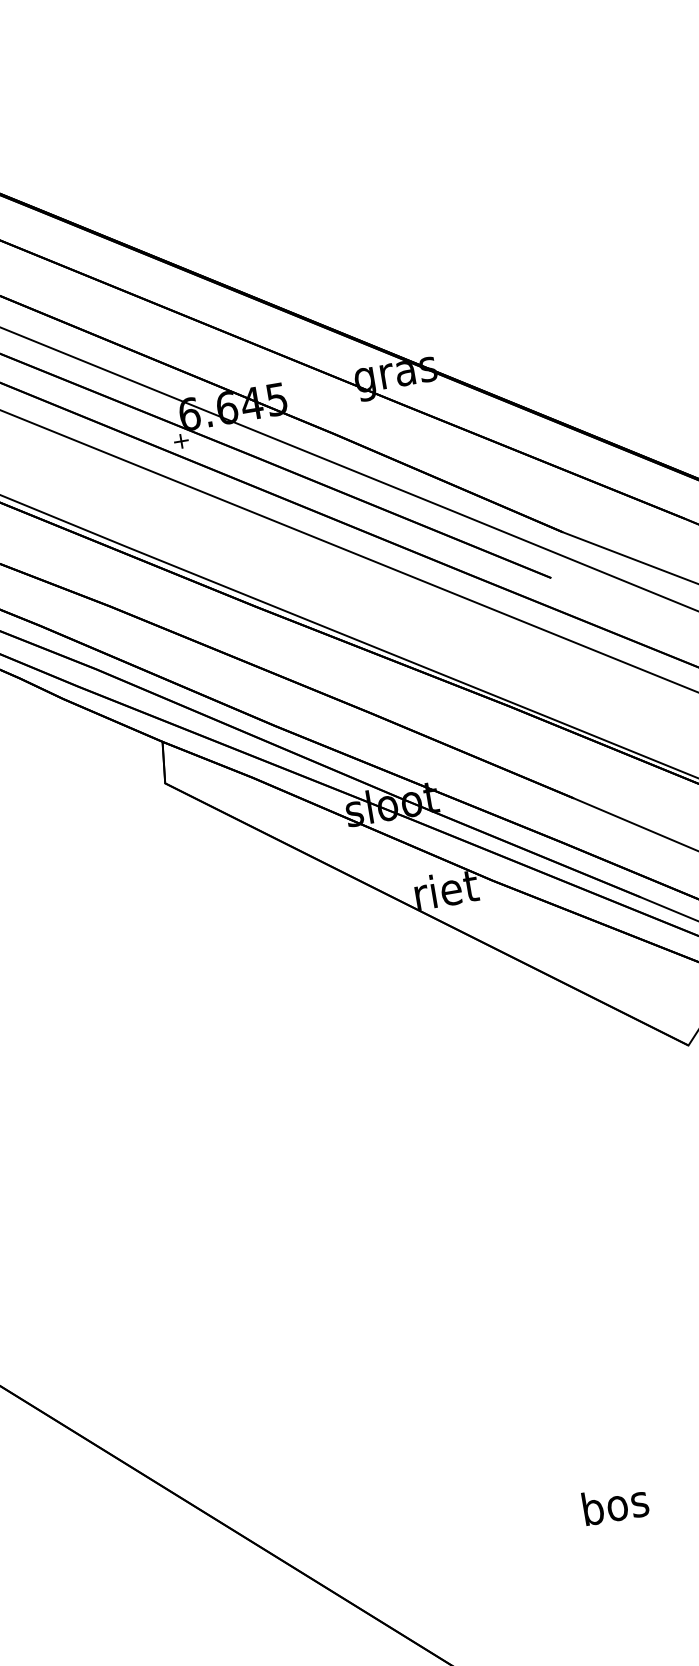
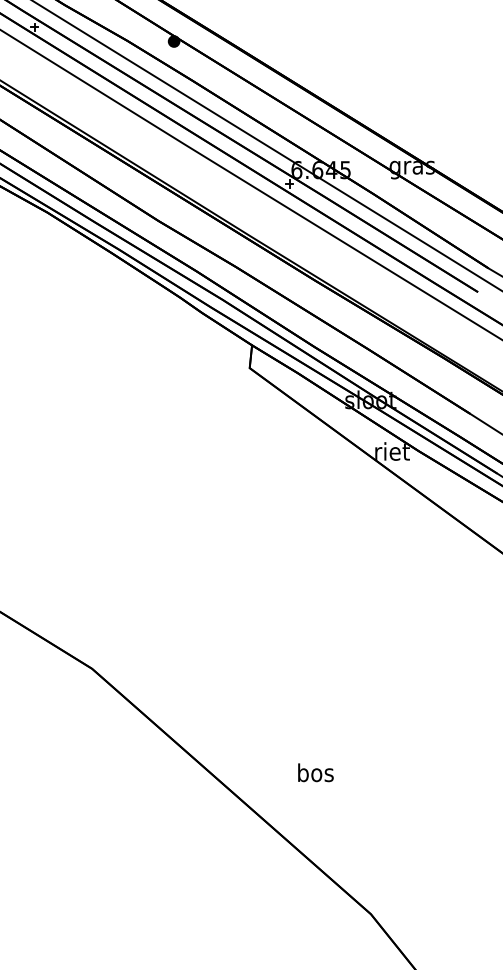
text: (614, 1504) -> (315, 772), moved

